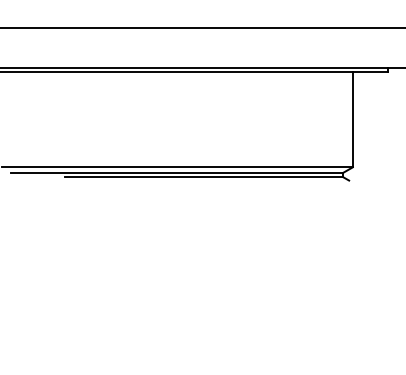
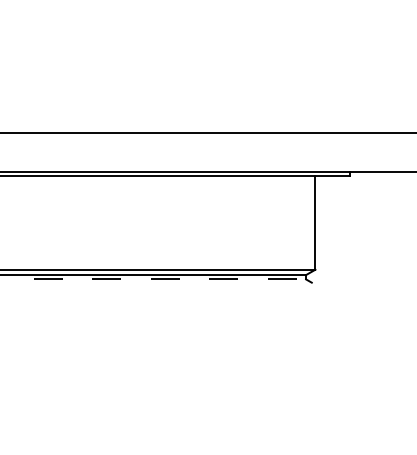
line: (204, 177) -> (170, 279), solid -> dashed

